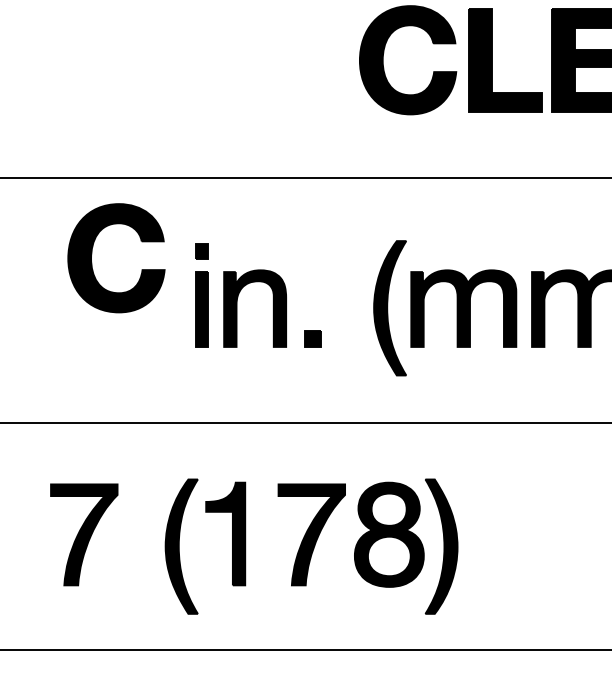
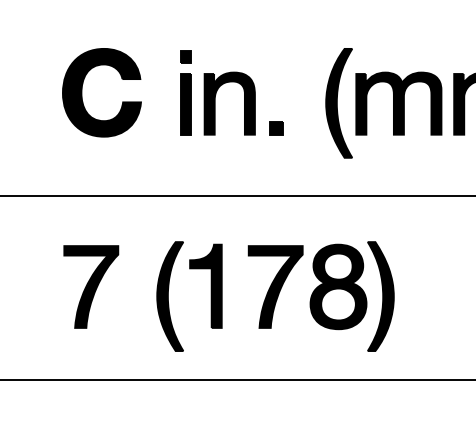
part: (92, 254) -> (82, 89), moved

